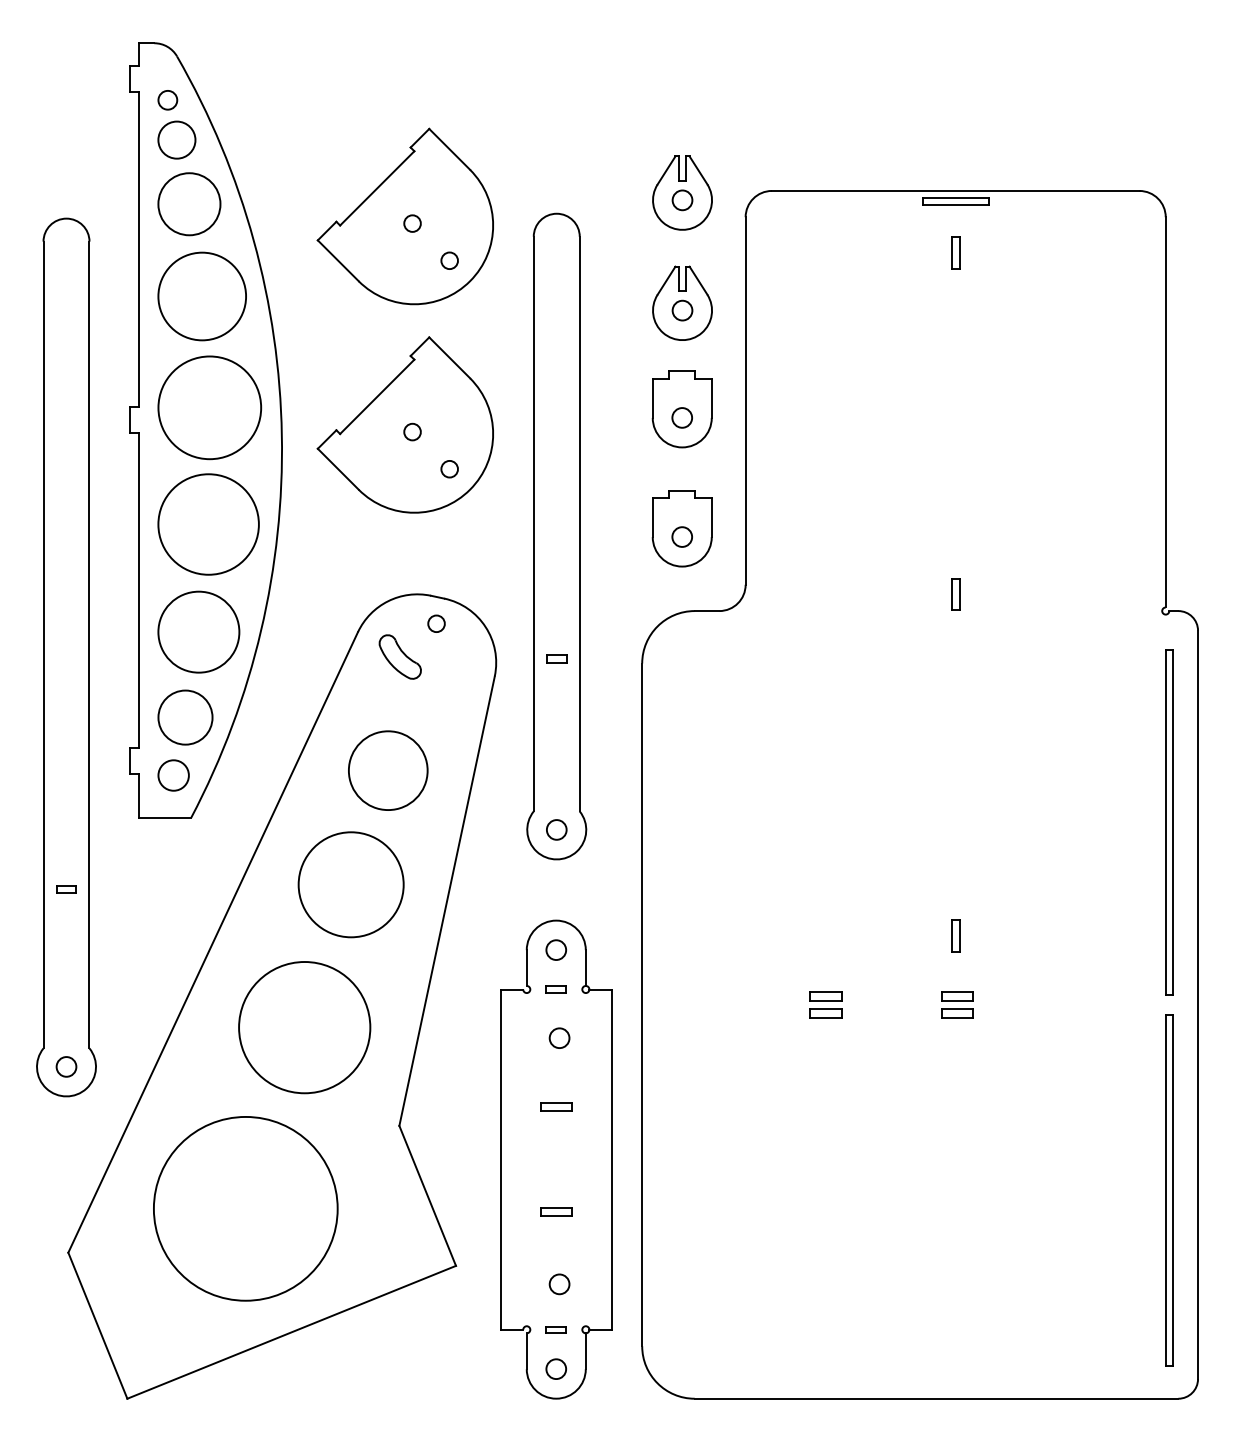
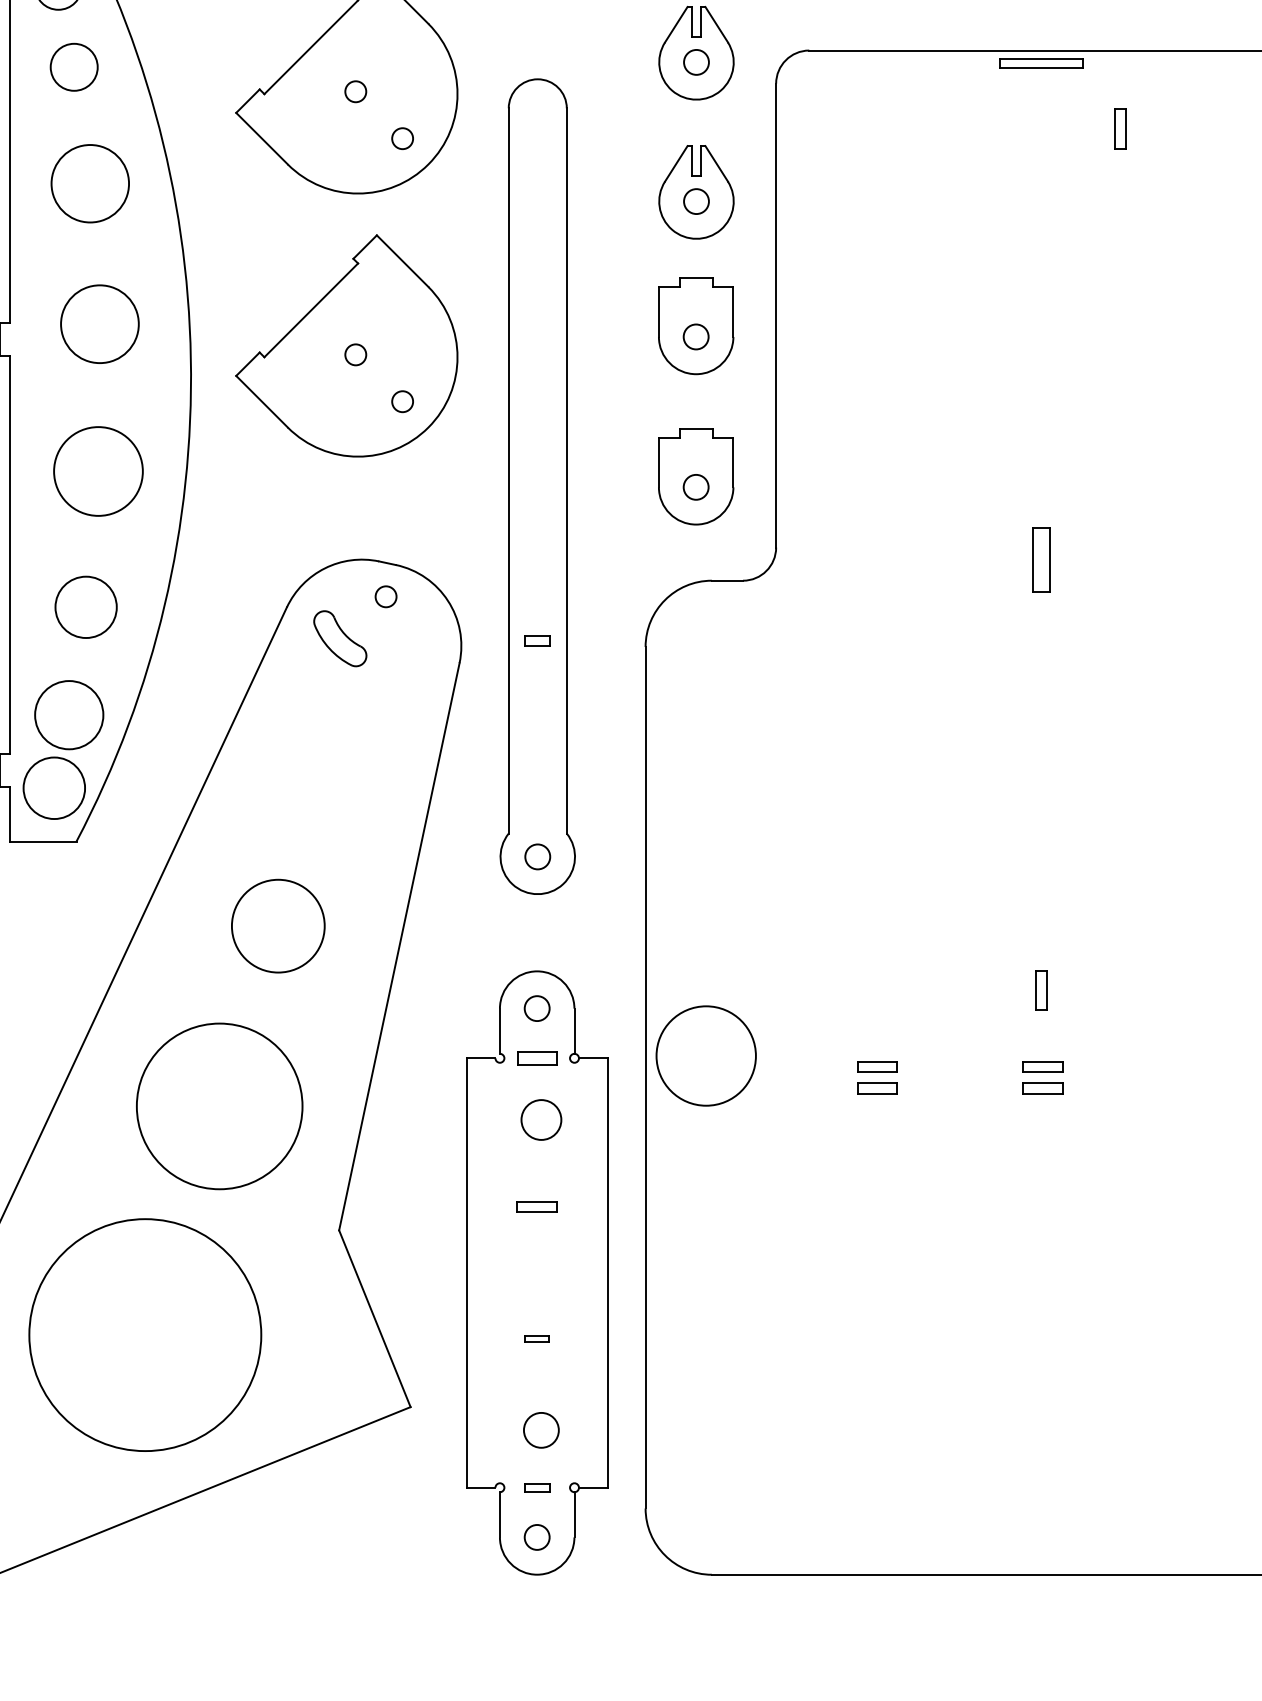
circle: (189, 204) -> (74, 67), size x0.6
part: (955, 252) -> (1120, 128), moved
circle: (201, 296) -> (89, 183), size x0.7
circle: (209, 407) -> (99, 323), size x0.6
circle: (208, 524) -> (98, 471), size x0.7
part: (955, 594) -> (1040, 559), size x1.6
circle: (198, 631) -> (85, 606), size x0.6
circle: (388, 770) -> (706, 1055), moved
circle: (173, 775) -> (54, 788), size x1.6
circle: (350, 884) -> (277, 925), size x0.7
part: (555, 989) -> (536, 1058), size x1.6
circle: (559, 1037) -> (541, 1118), size x1.6
part: (556, 1211) -> (537, 1338), size x0.6
circle: (559, 1284) -> (541, 1430), size x1.4

